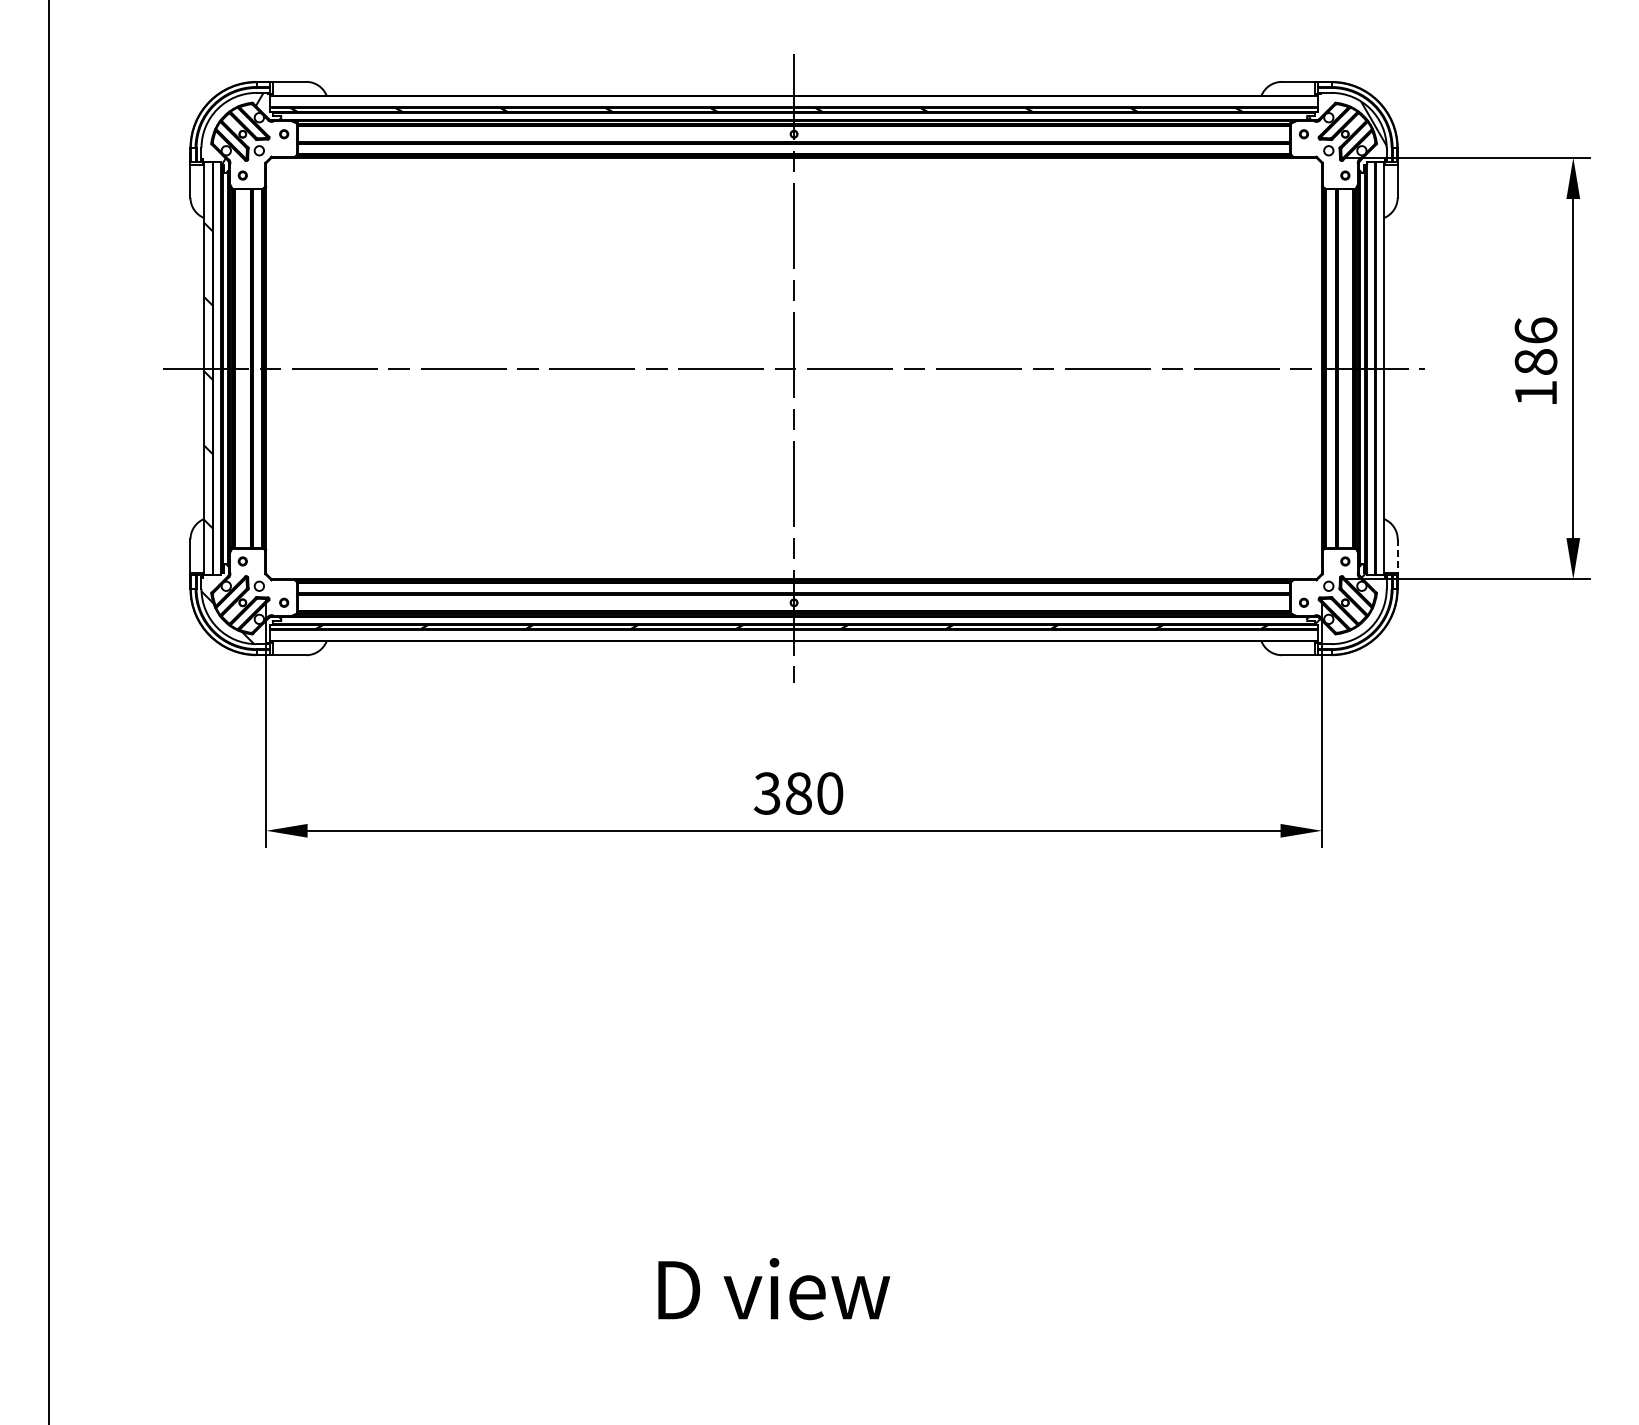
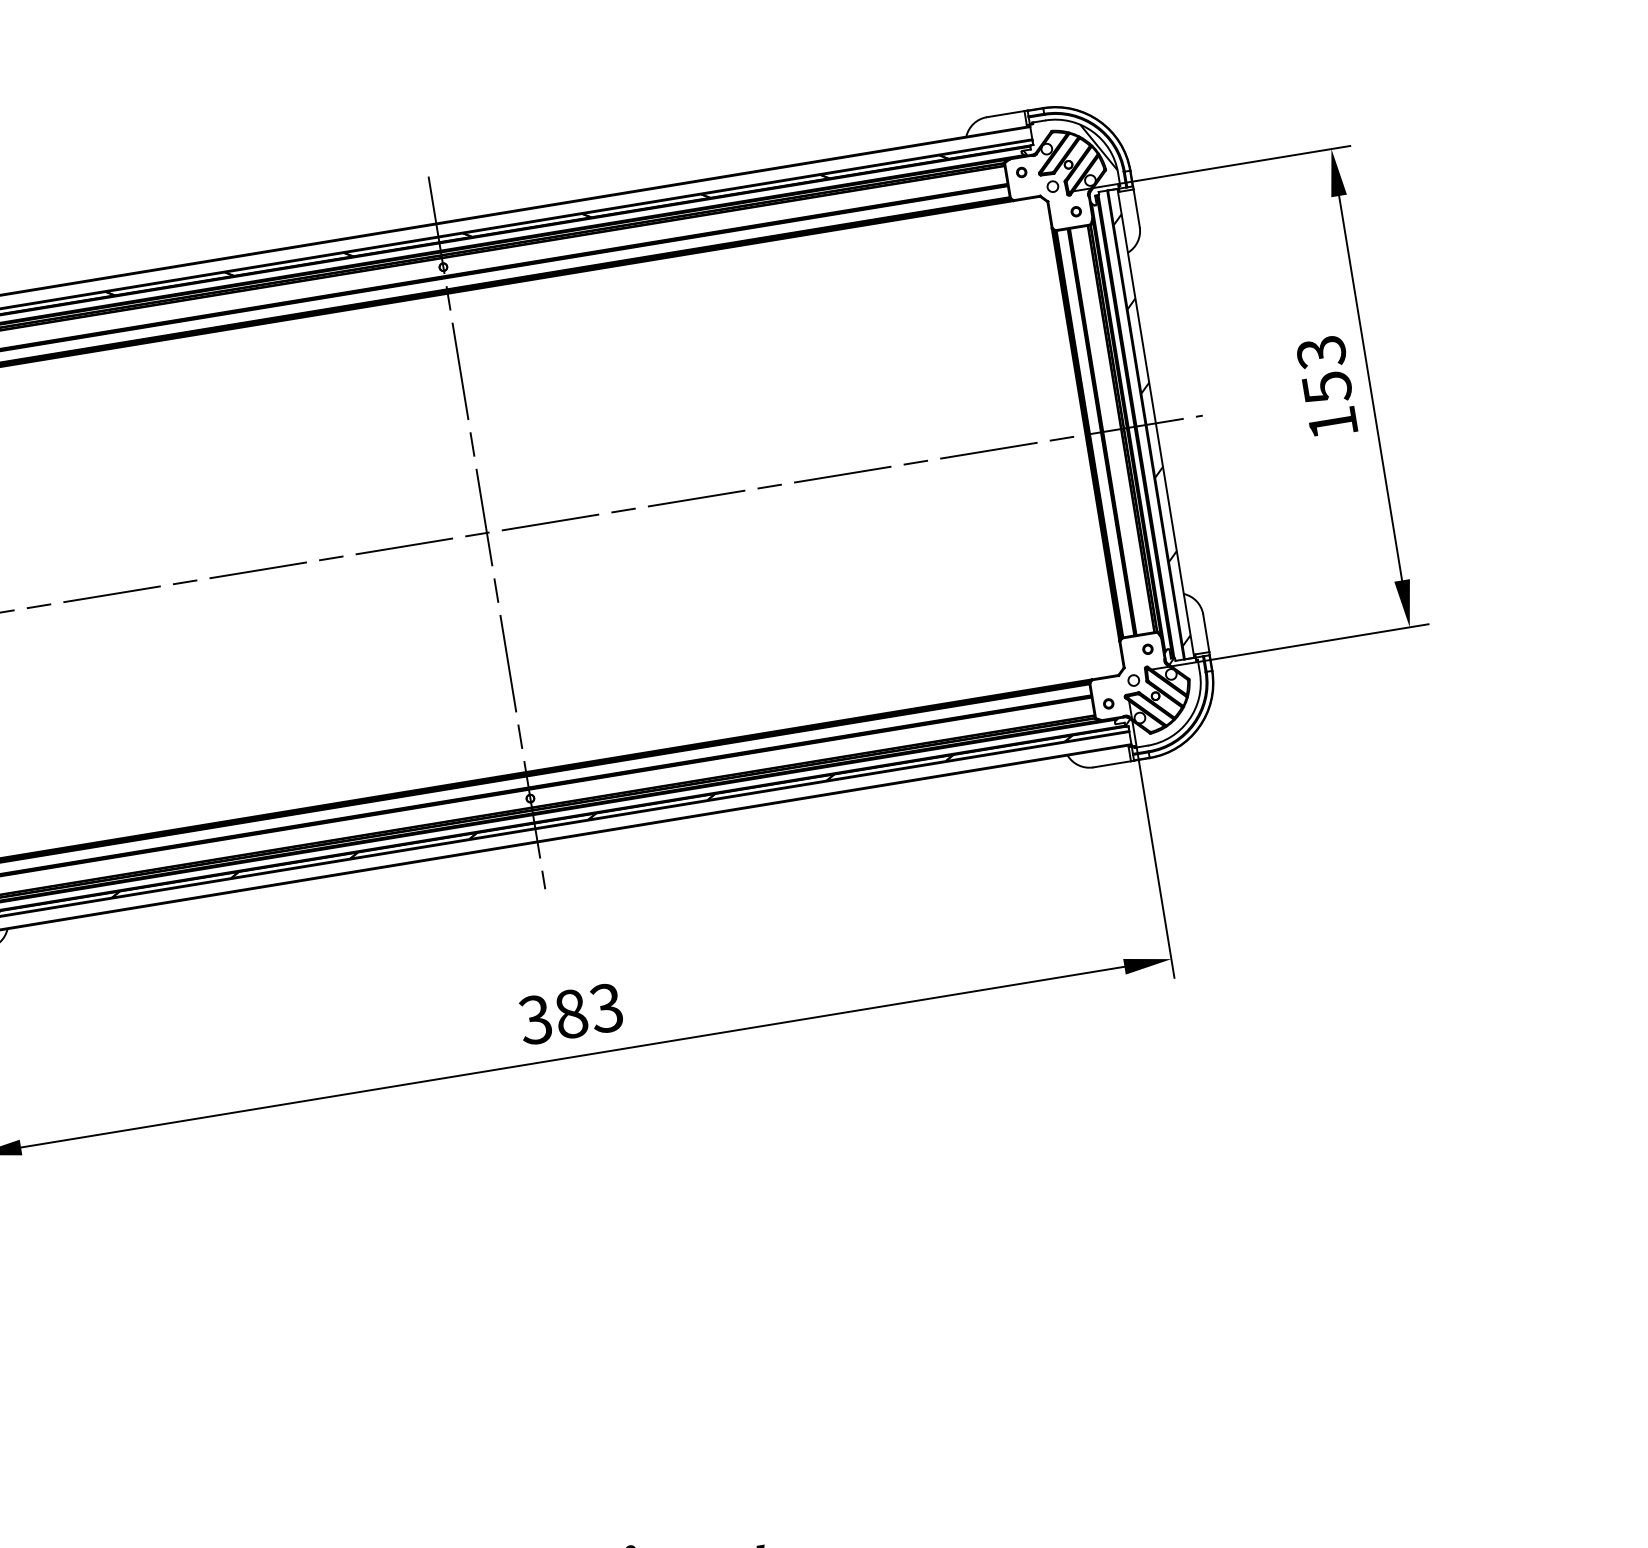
text: (1535, 346) -> (1323, 370), 186 -> 153
hatch: (1379, 373) -> (1151, 429), added
line: (1397, 555) -> (1205, 632), dashed -> solid
text: (829, 793) -> (606, 1008), 380 -> 383

